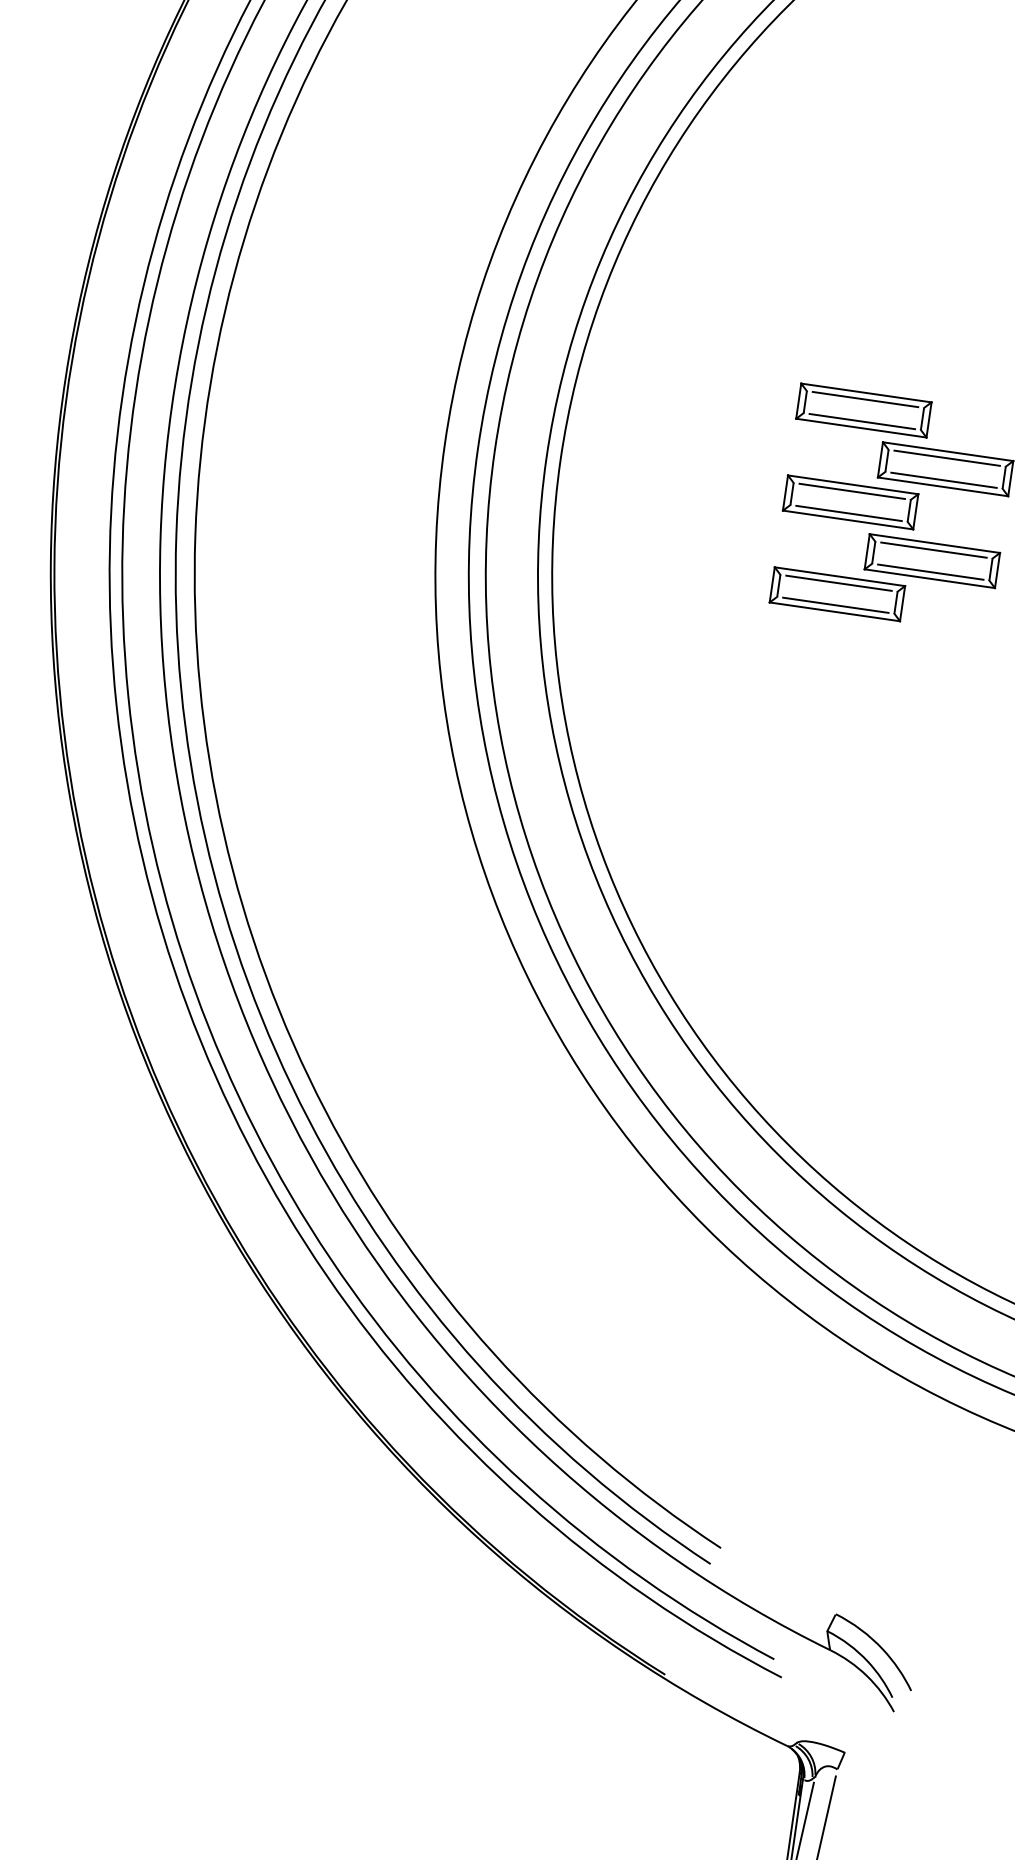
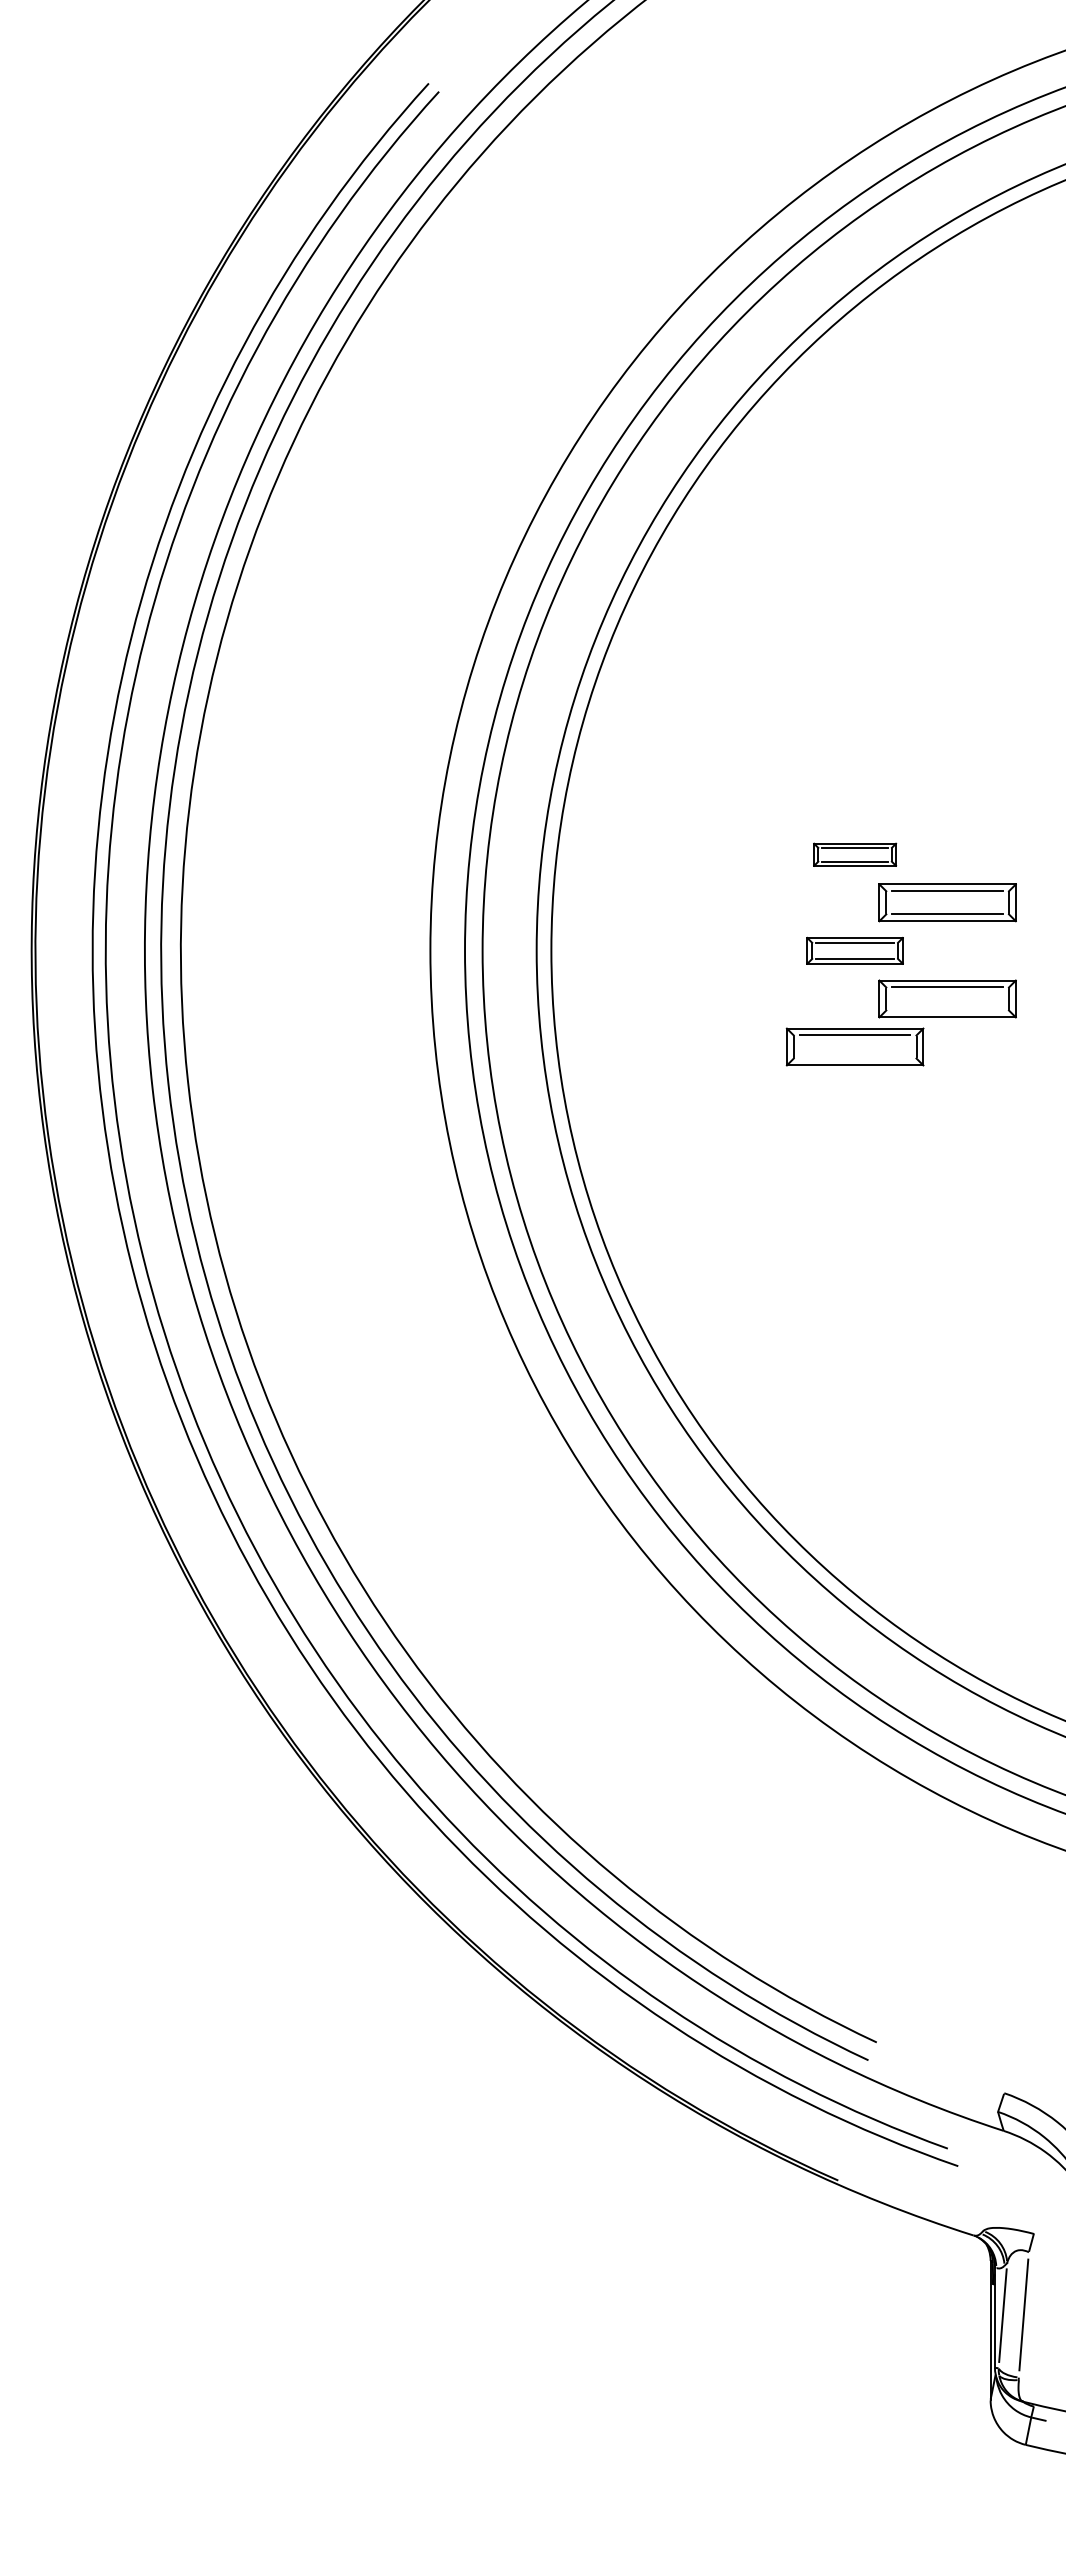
part: (863, 410) -> (854, 854), size x0.6
part: (850, 502) -> (854, 950), size x0.7
line: (930, 572) -> (947, 1010), removed
line: (835, 605) -> (854, 1058), removed

